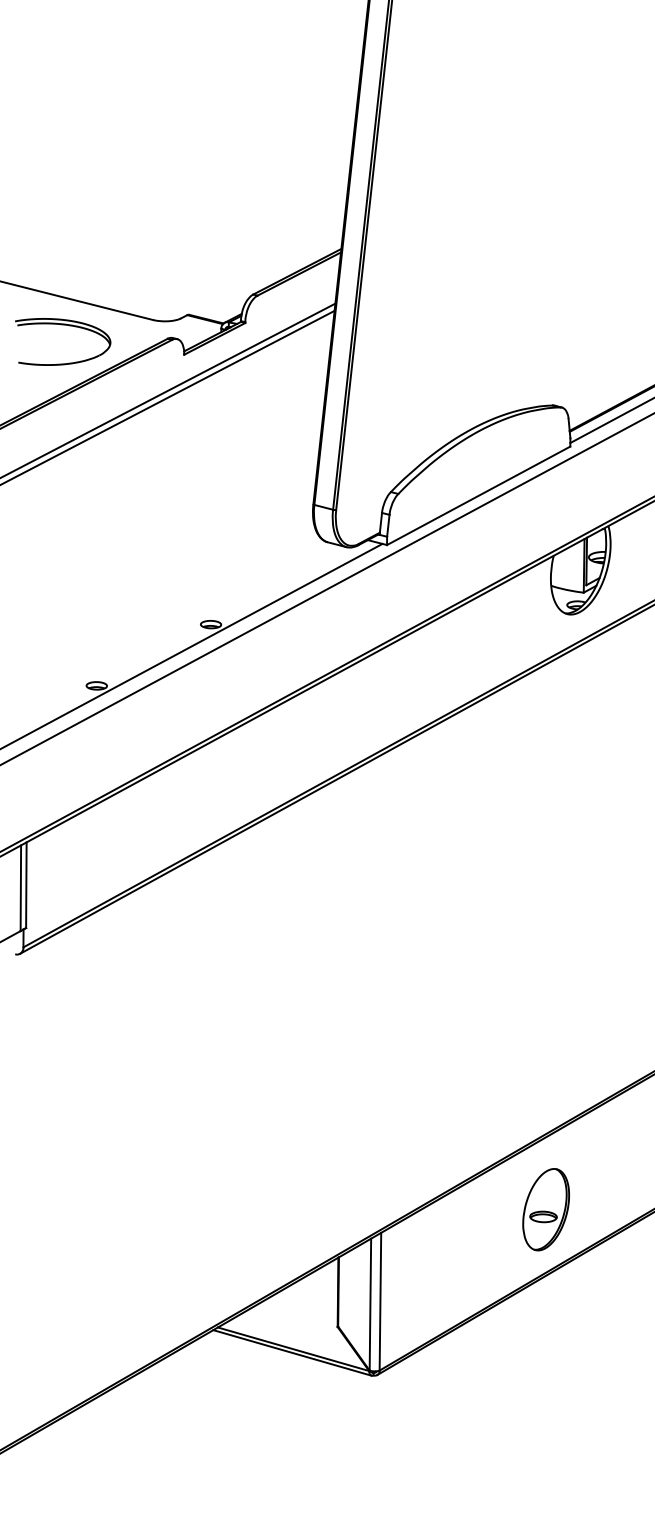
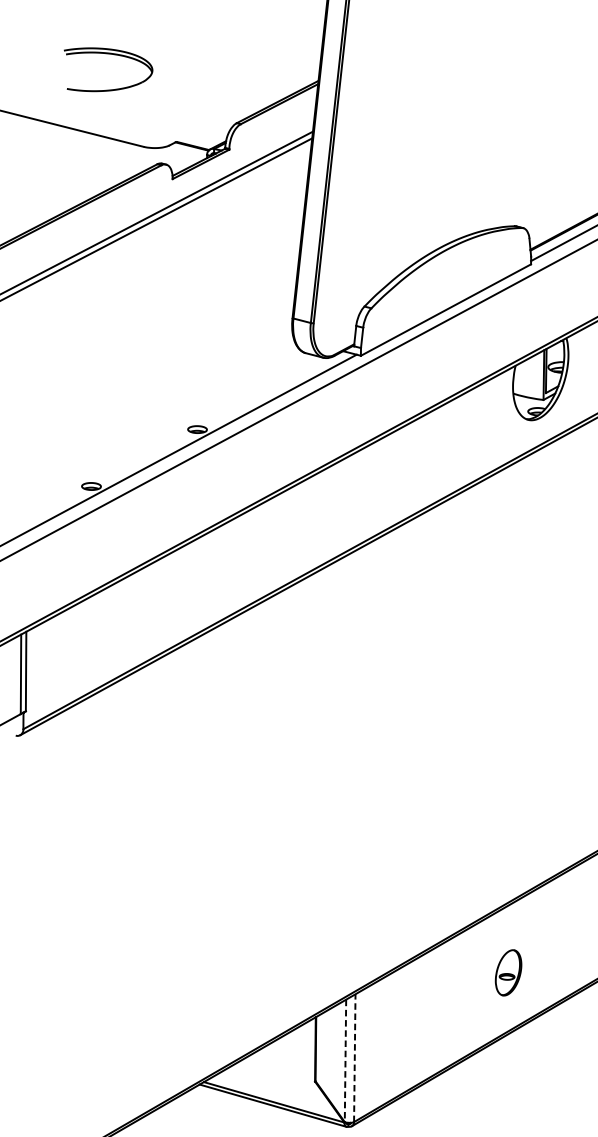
part: (63, 325) -> (108, 54), moved
part: (545, 1209) -> (508, 972), size x0.6
line: (380, 1301) -> (354, 1057), solid -> dashed
line: (370, 1304) -> (345, 1060), solid -> dashed

